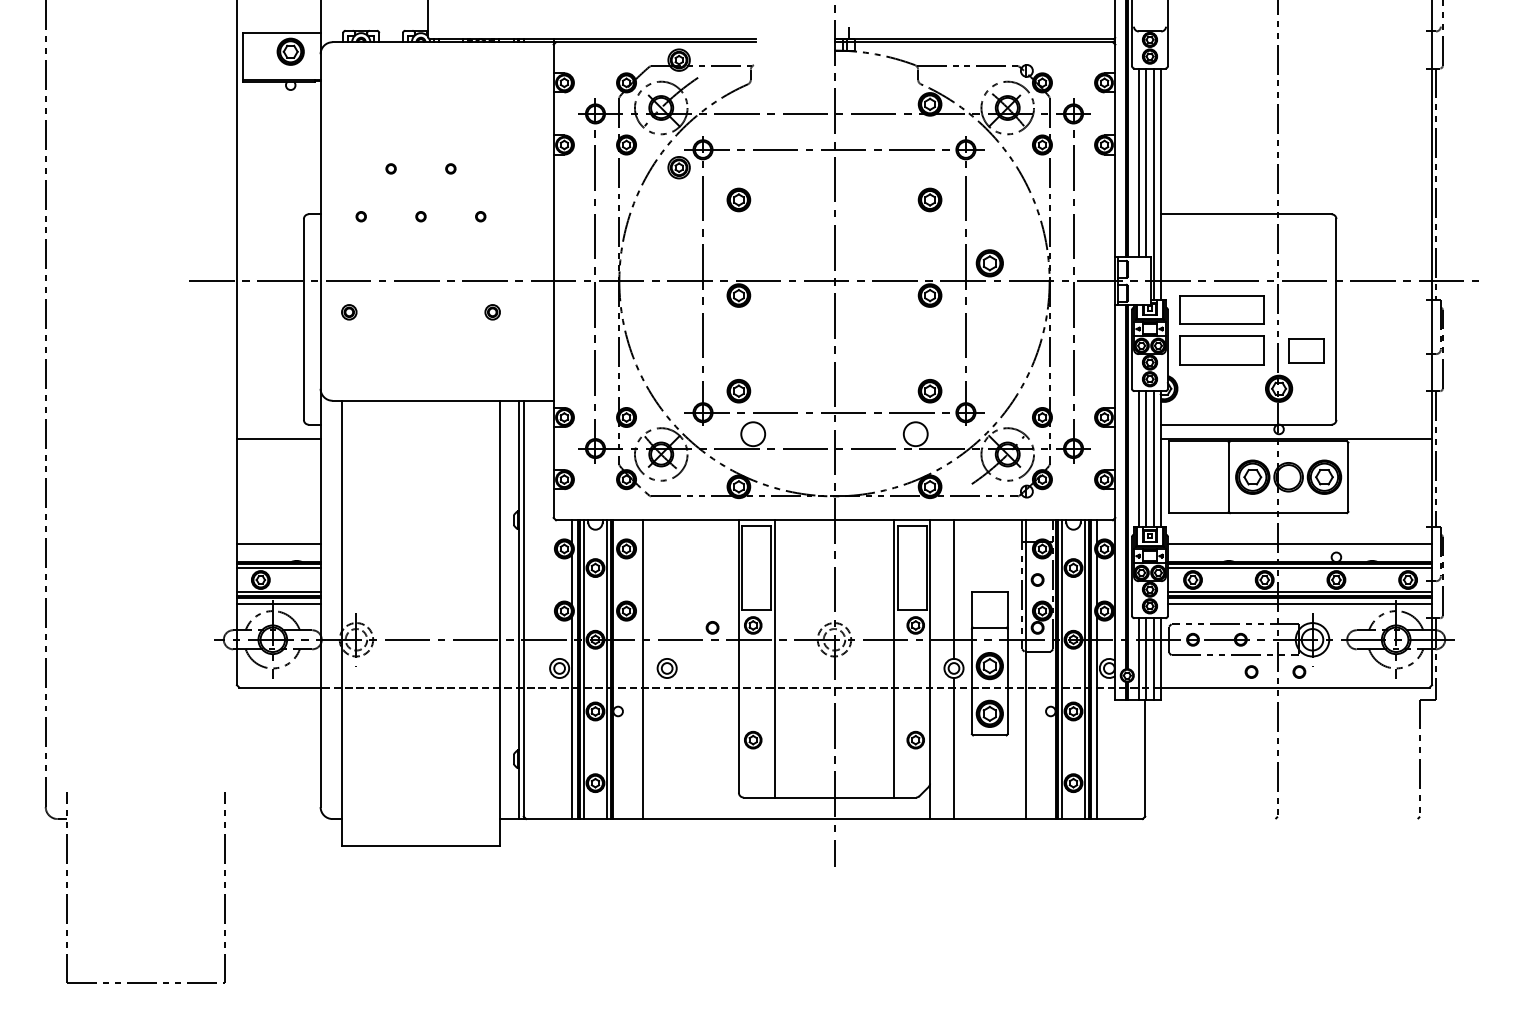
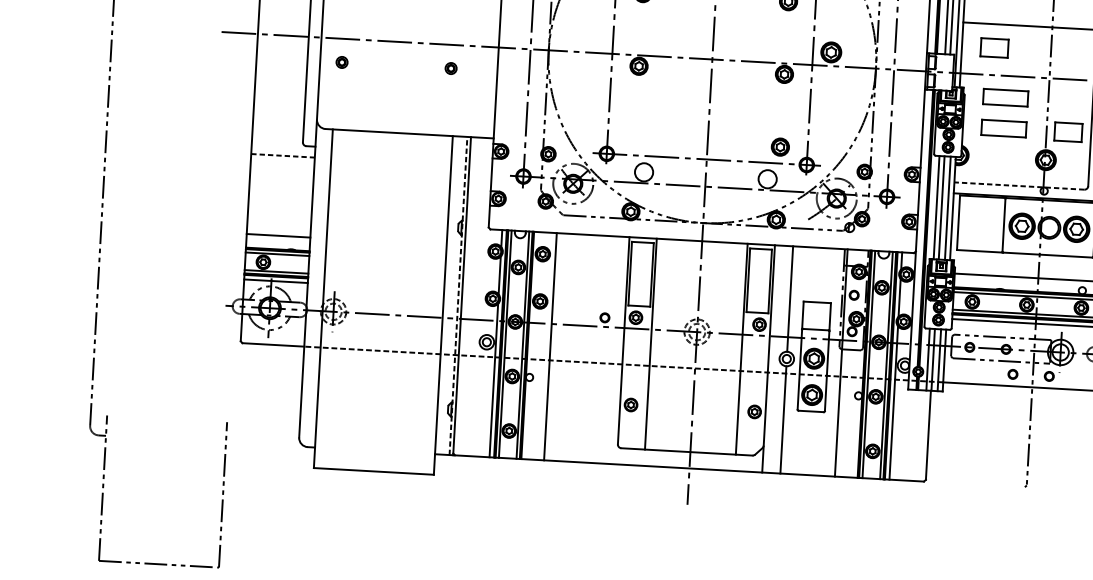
part: (1203, 245) -> (994, 47), added
part: (1221, 309) -> (1005, 97), size x0.7
part: (1221, 350) -> (1003, 128), size x0.7
part: (738, 391) -> (634, 139), removed
line: (1245, 424) -> (1018, 185), solid -> dashed
line: (278, 439) -> (282, 156), solid -> dashed
line: (518, 609) -> (458, 295), solid -> dashed
part: (666, 668) -> (568, 346), removed

